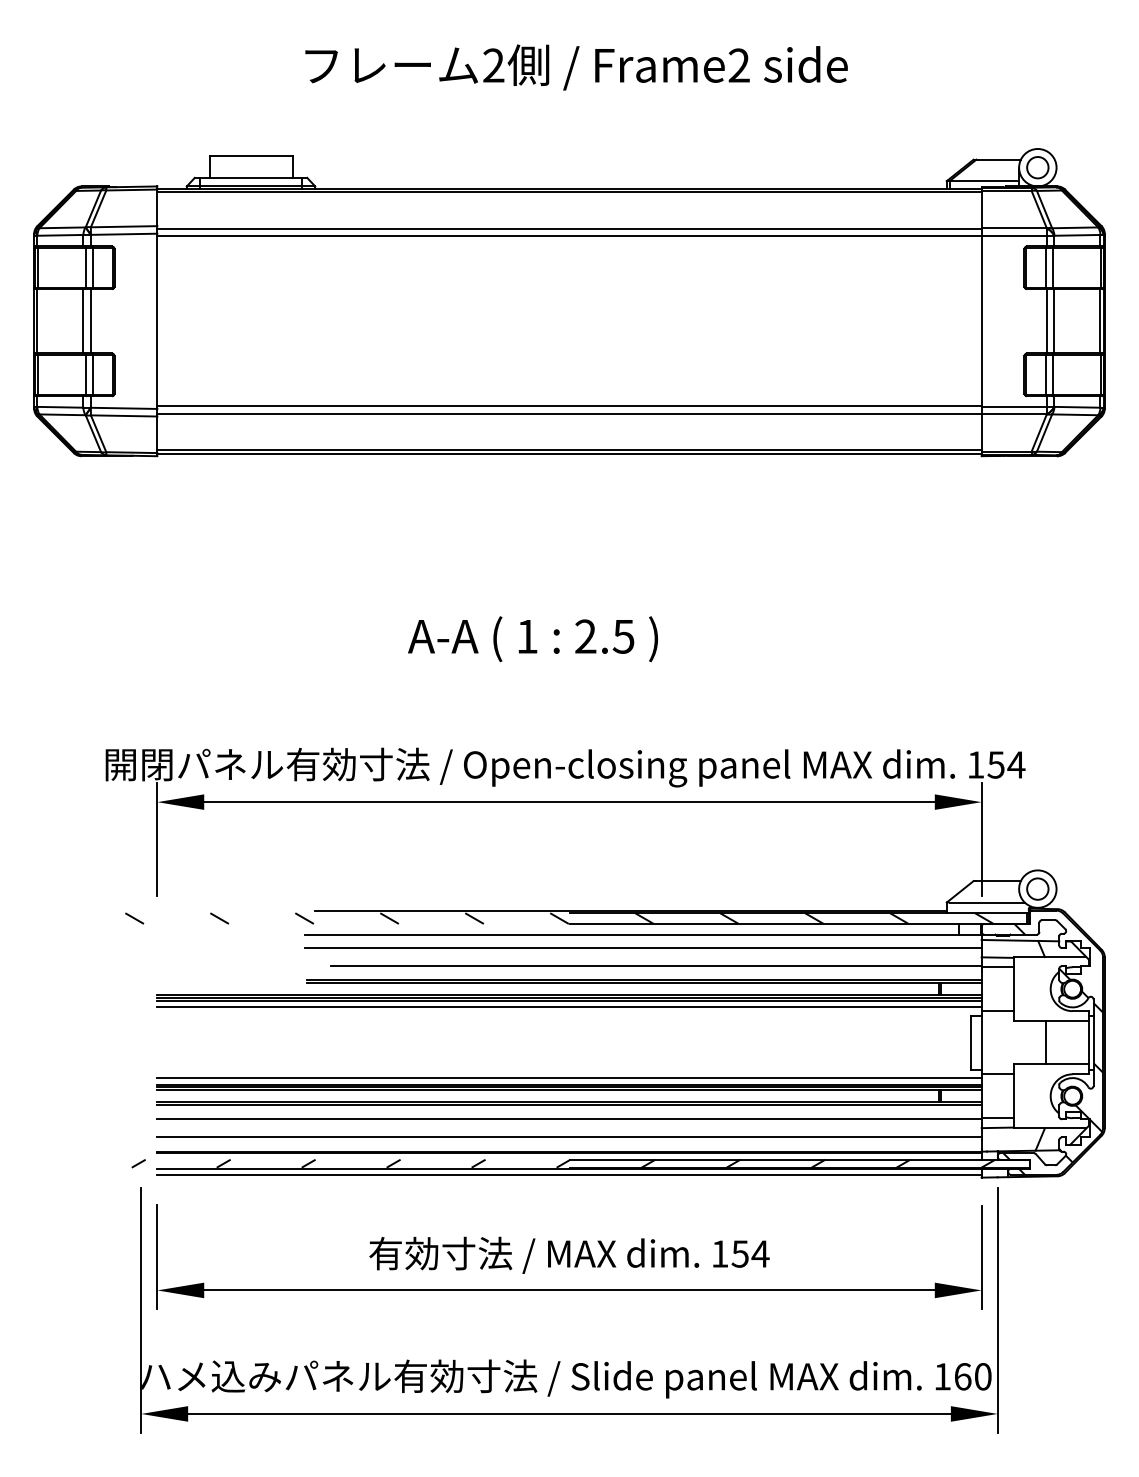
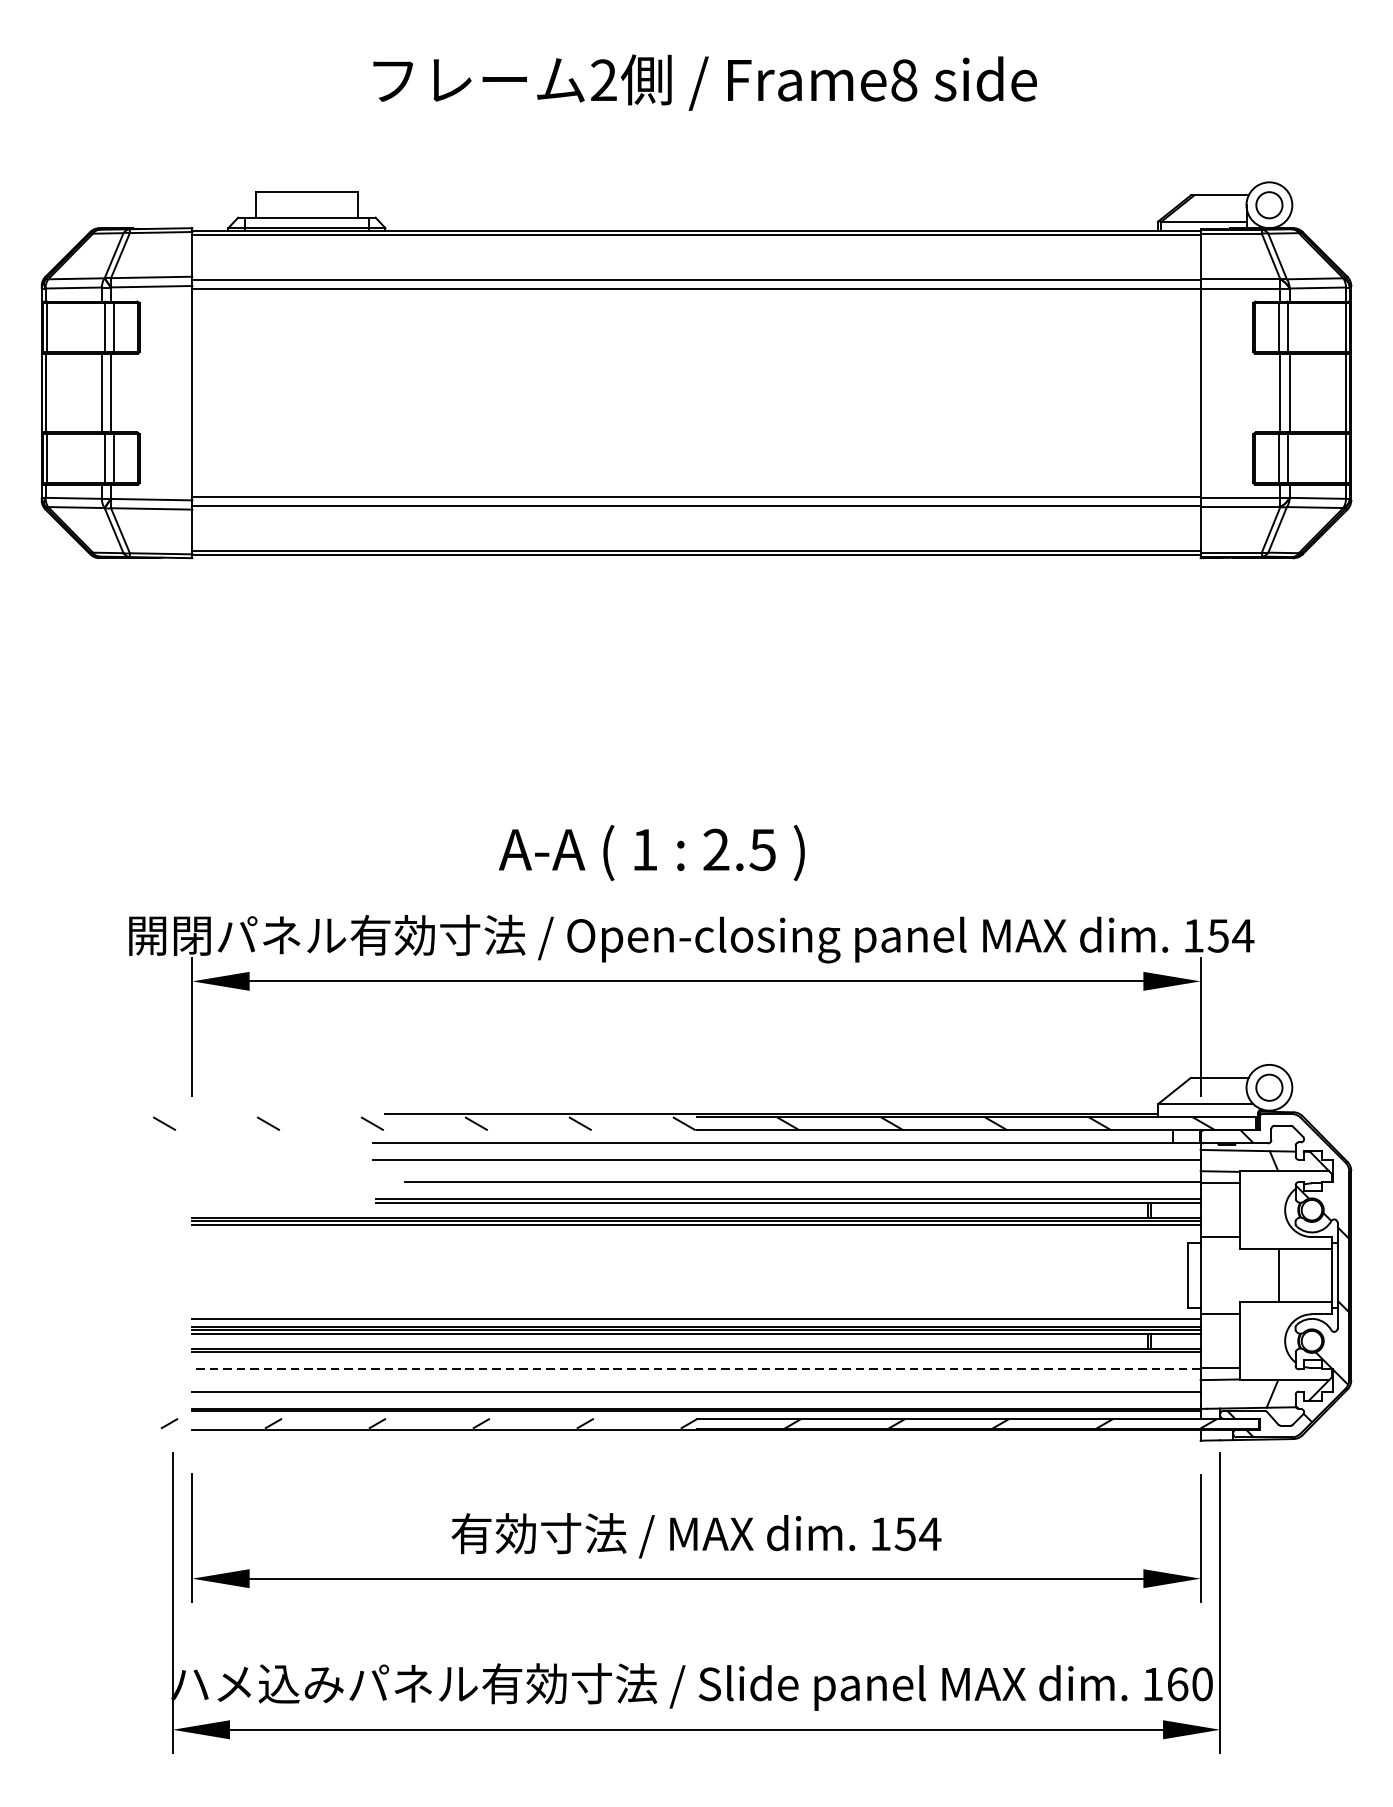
text: (738, 65) -> (903, 80), Frame2 -> Frame8
text: (532, 639) -> (651, 853), moved
line: (569, 1007) -> (696, 1232), removed
line: (569, 1119) -> (696, 1369), solid -> dashed
line: (569, 1174) -> (696, 1436), removed

